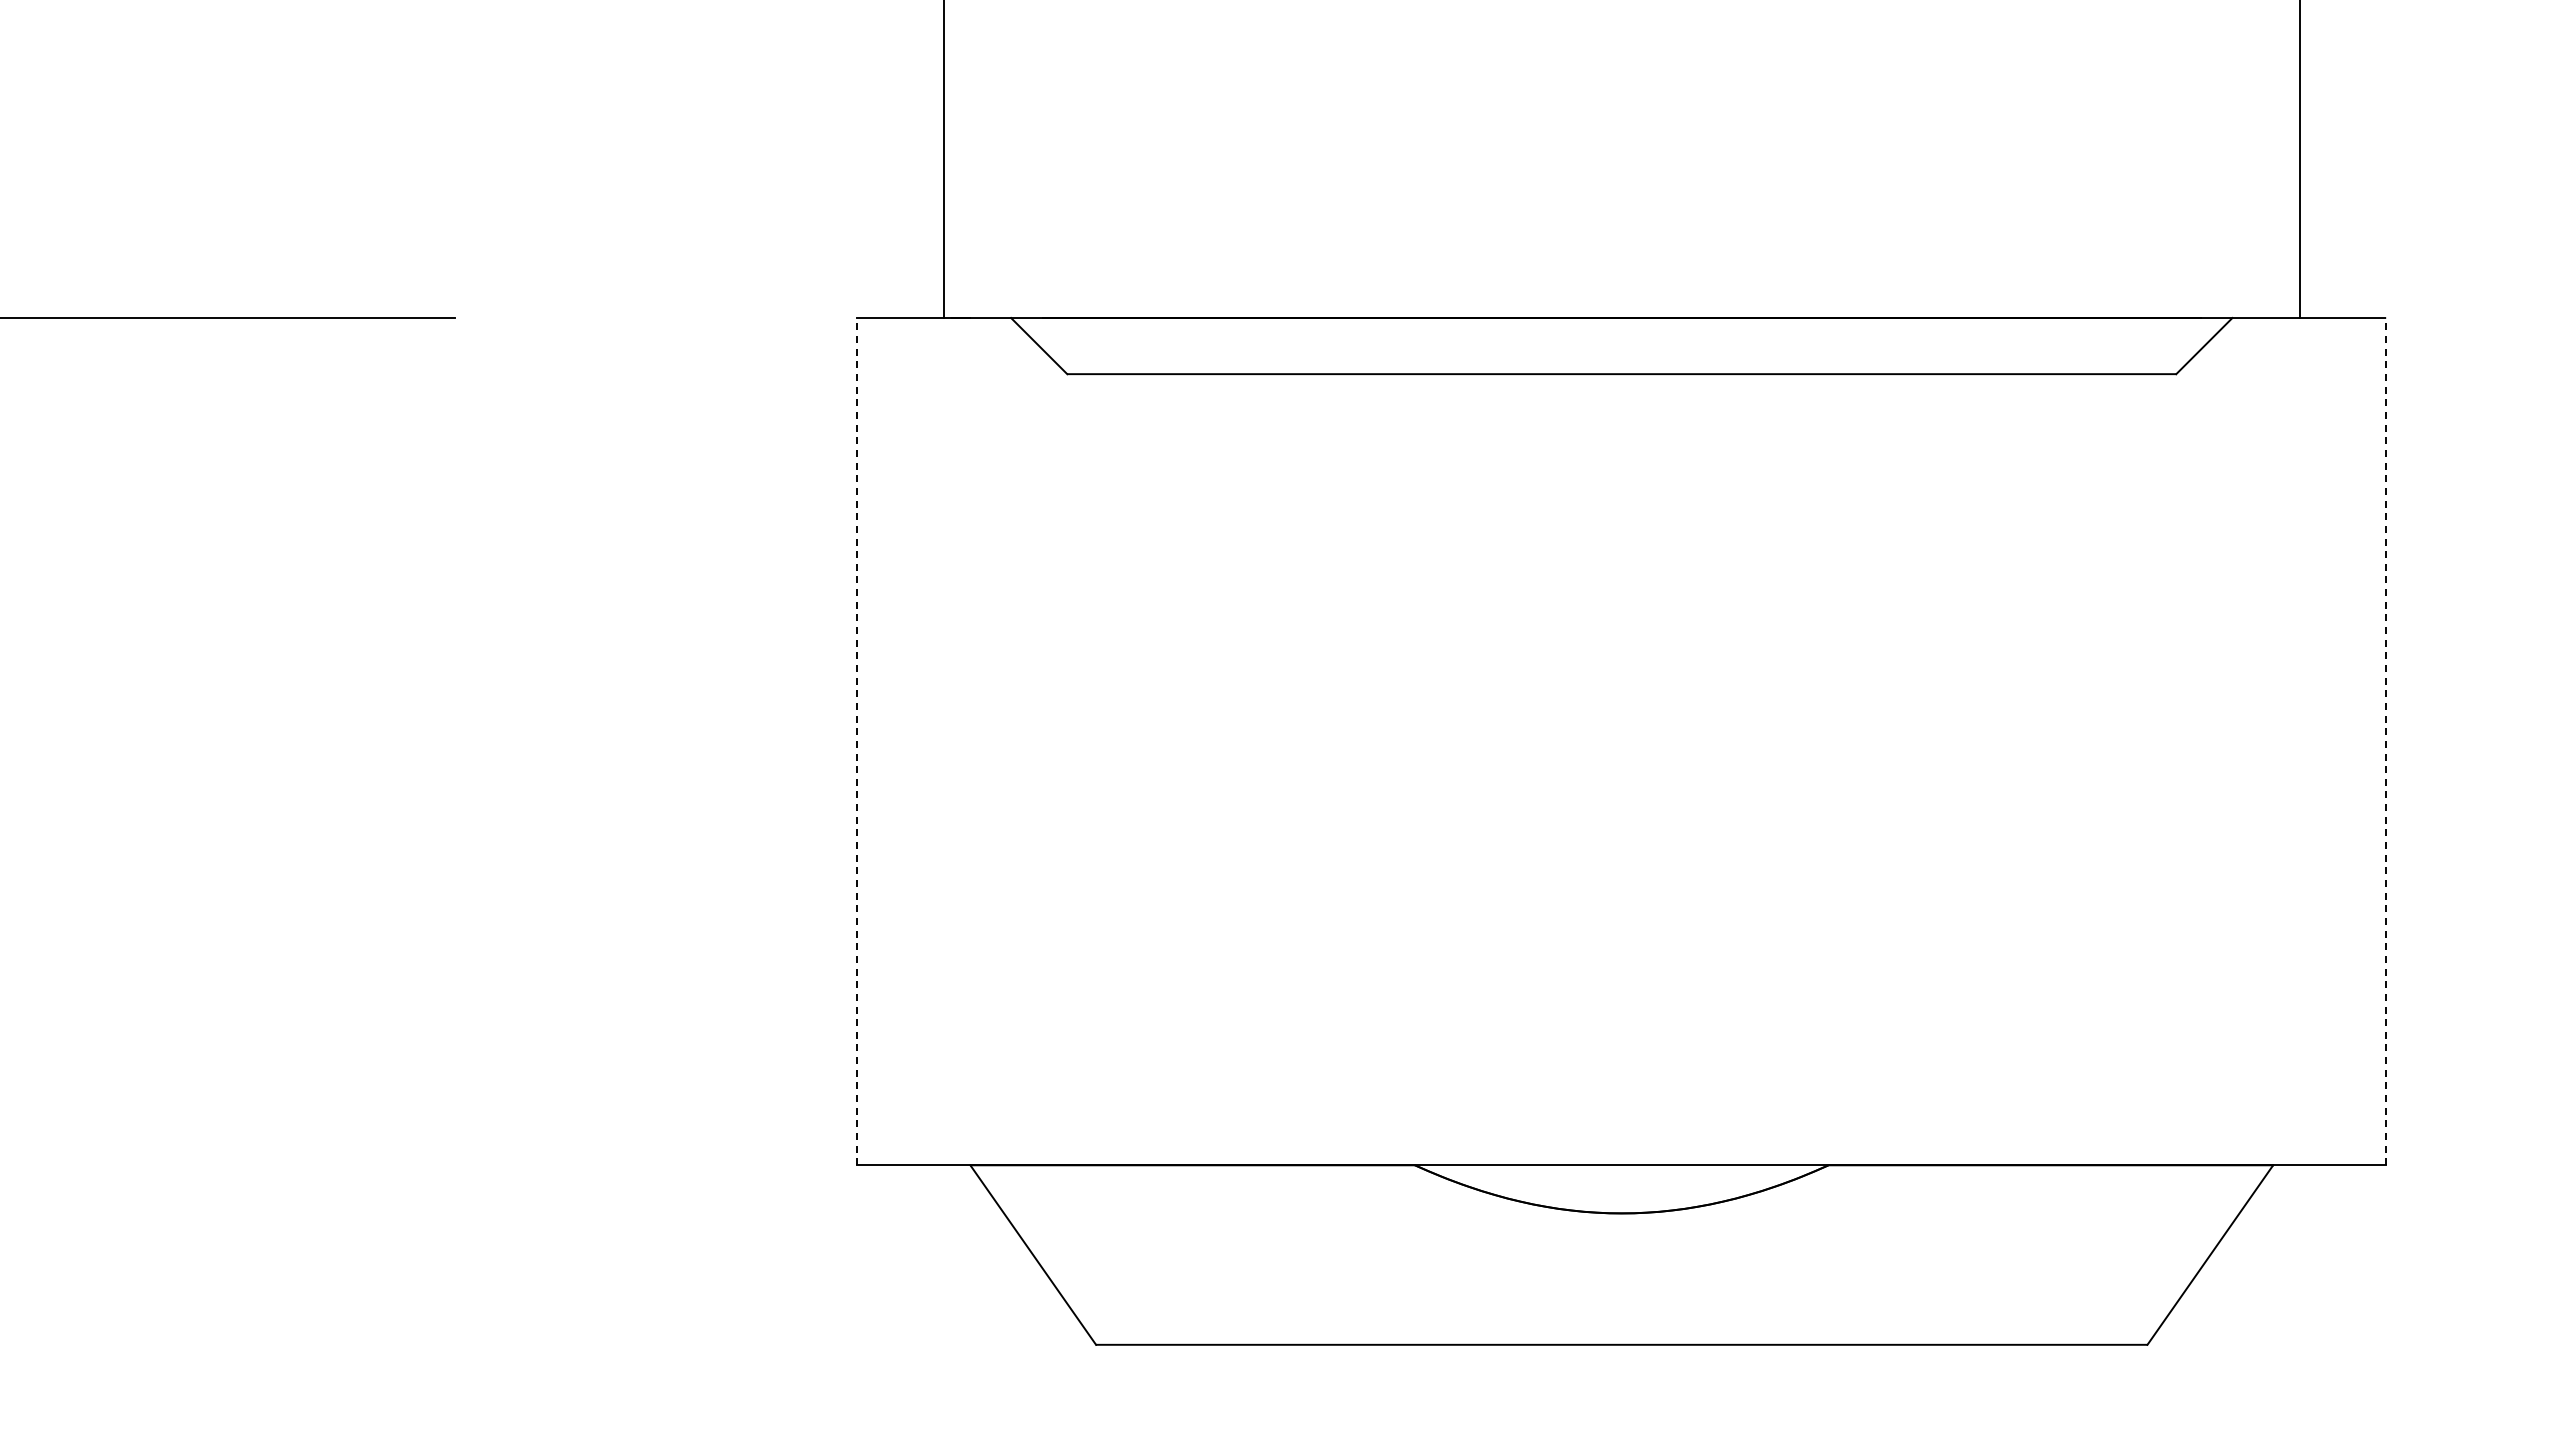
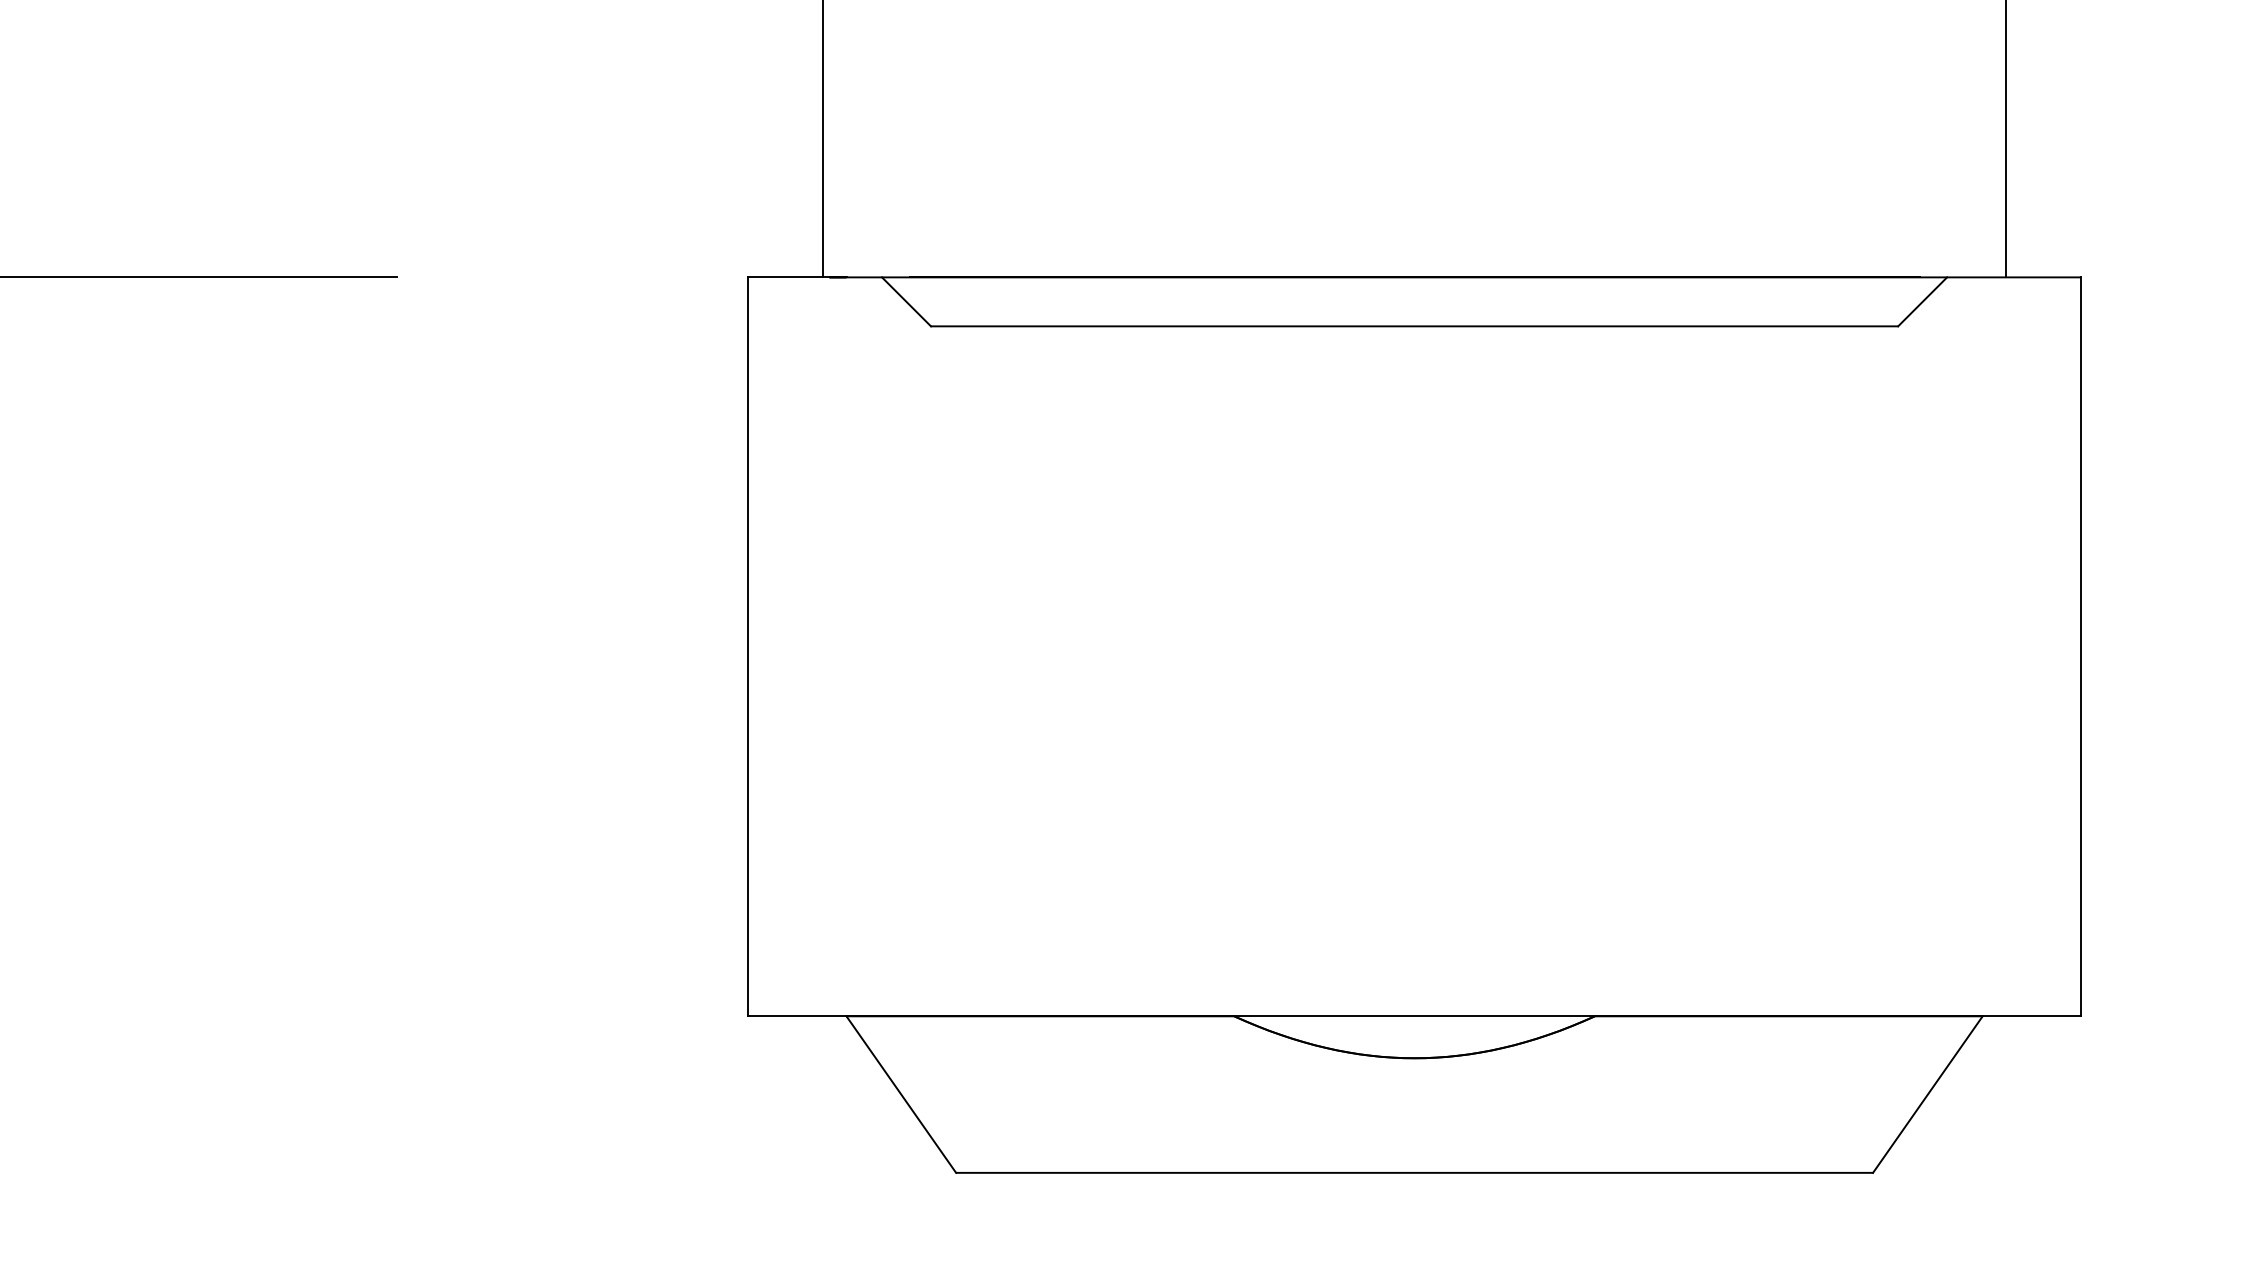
line: (857, 741) -> (748, 646), dashed -> solid
line: (2386, 741) -> (2081, 646), dashed -> solid

